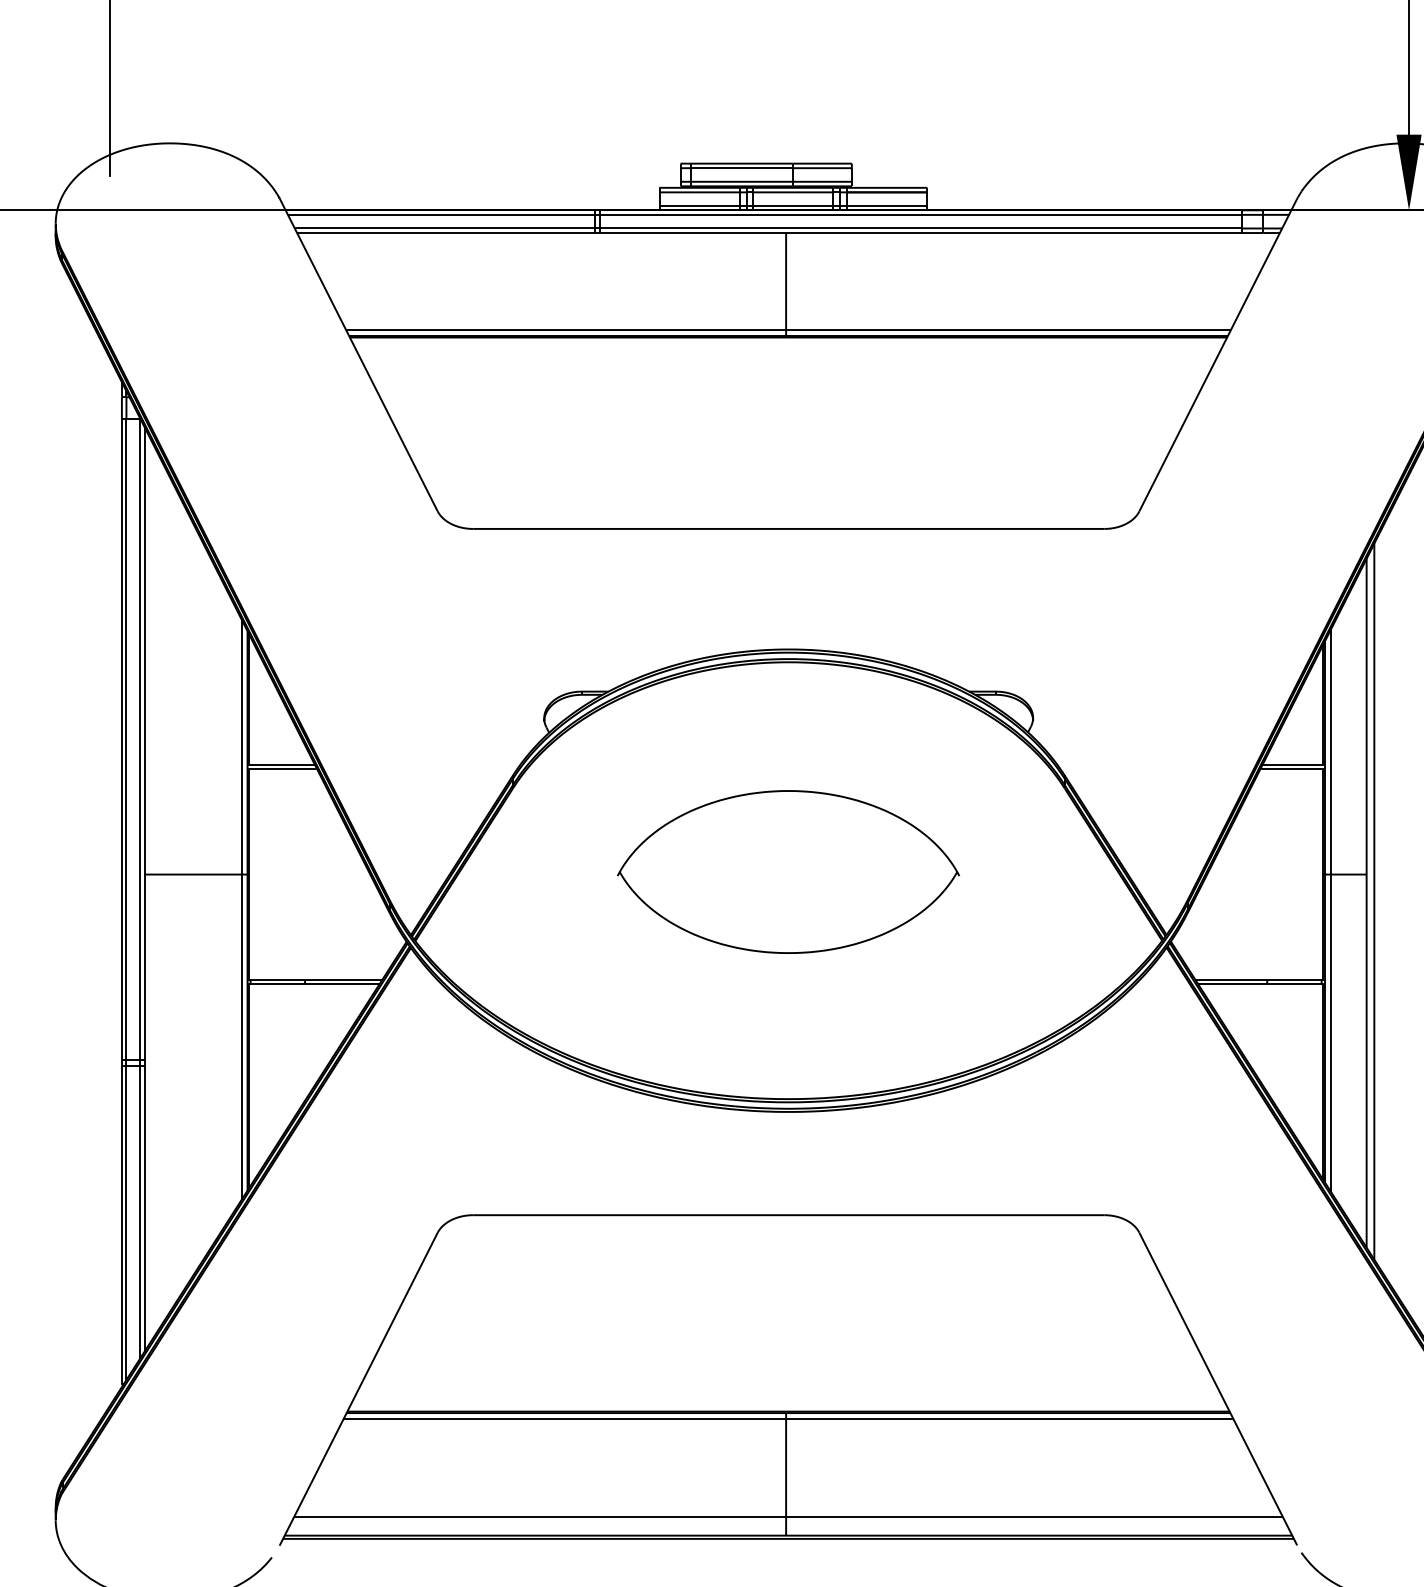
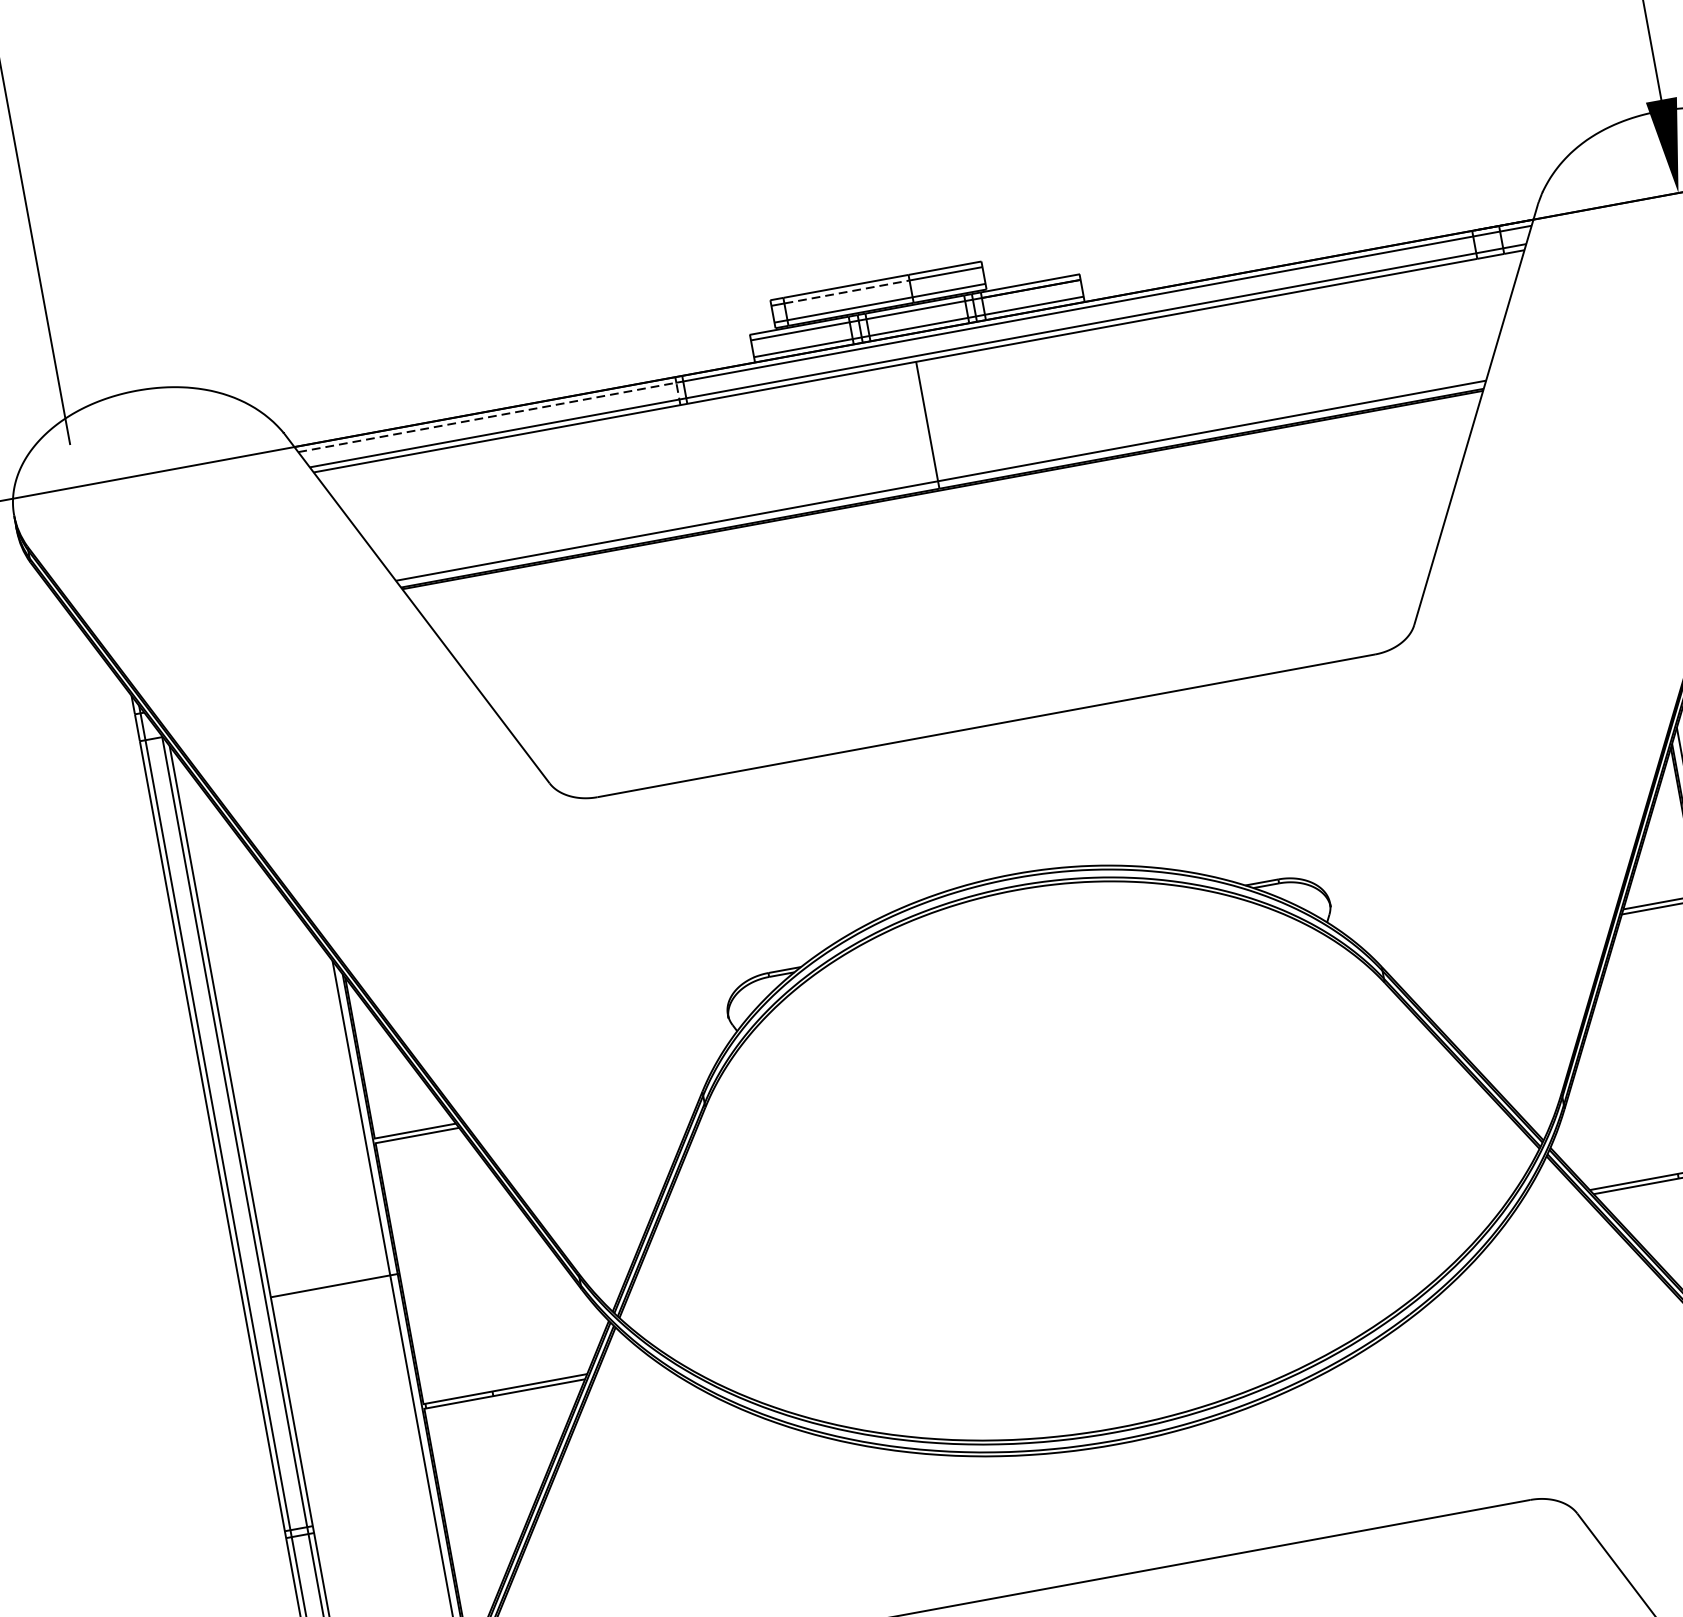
line: (744, 168) -> (850, 291), solid -> dashed
line: (451, 214) -> (499, 414), solid -> dashed
part: (788, 871) -> (1063, 1147), removed

